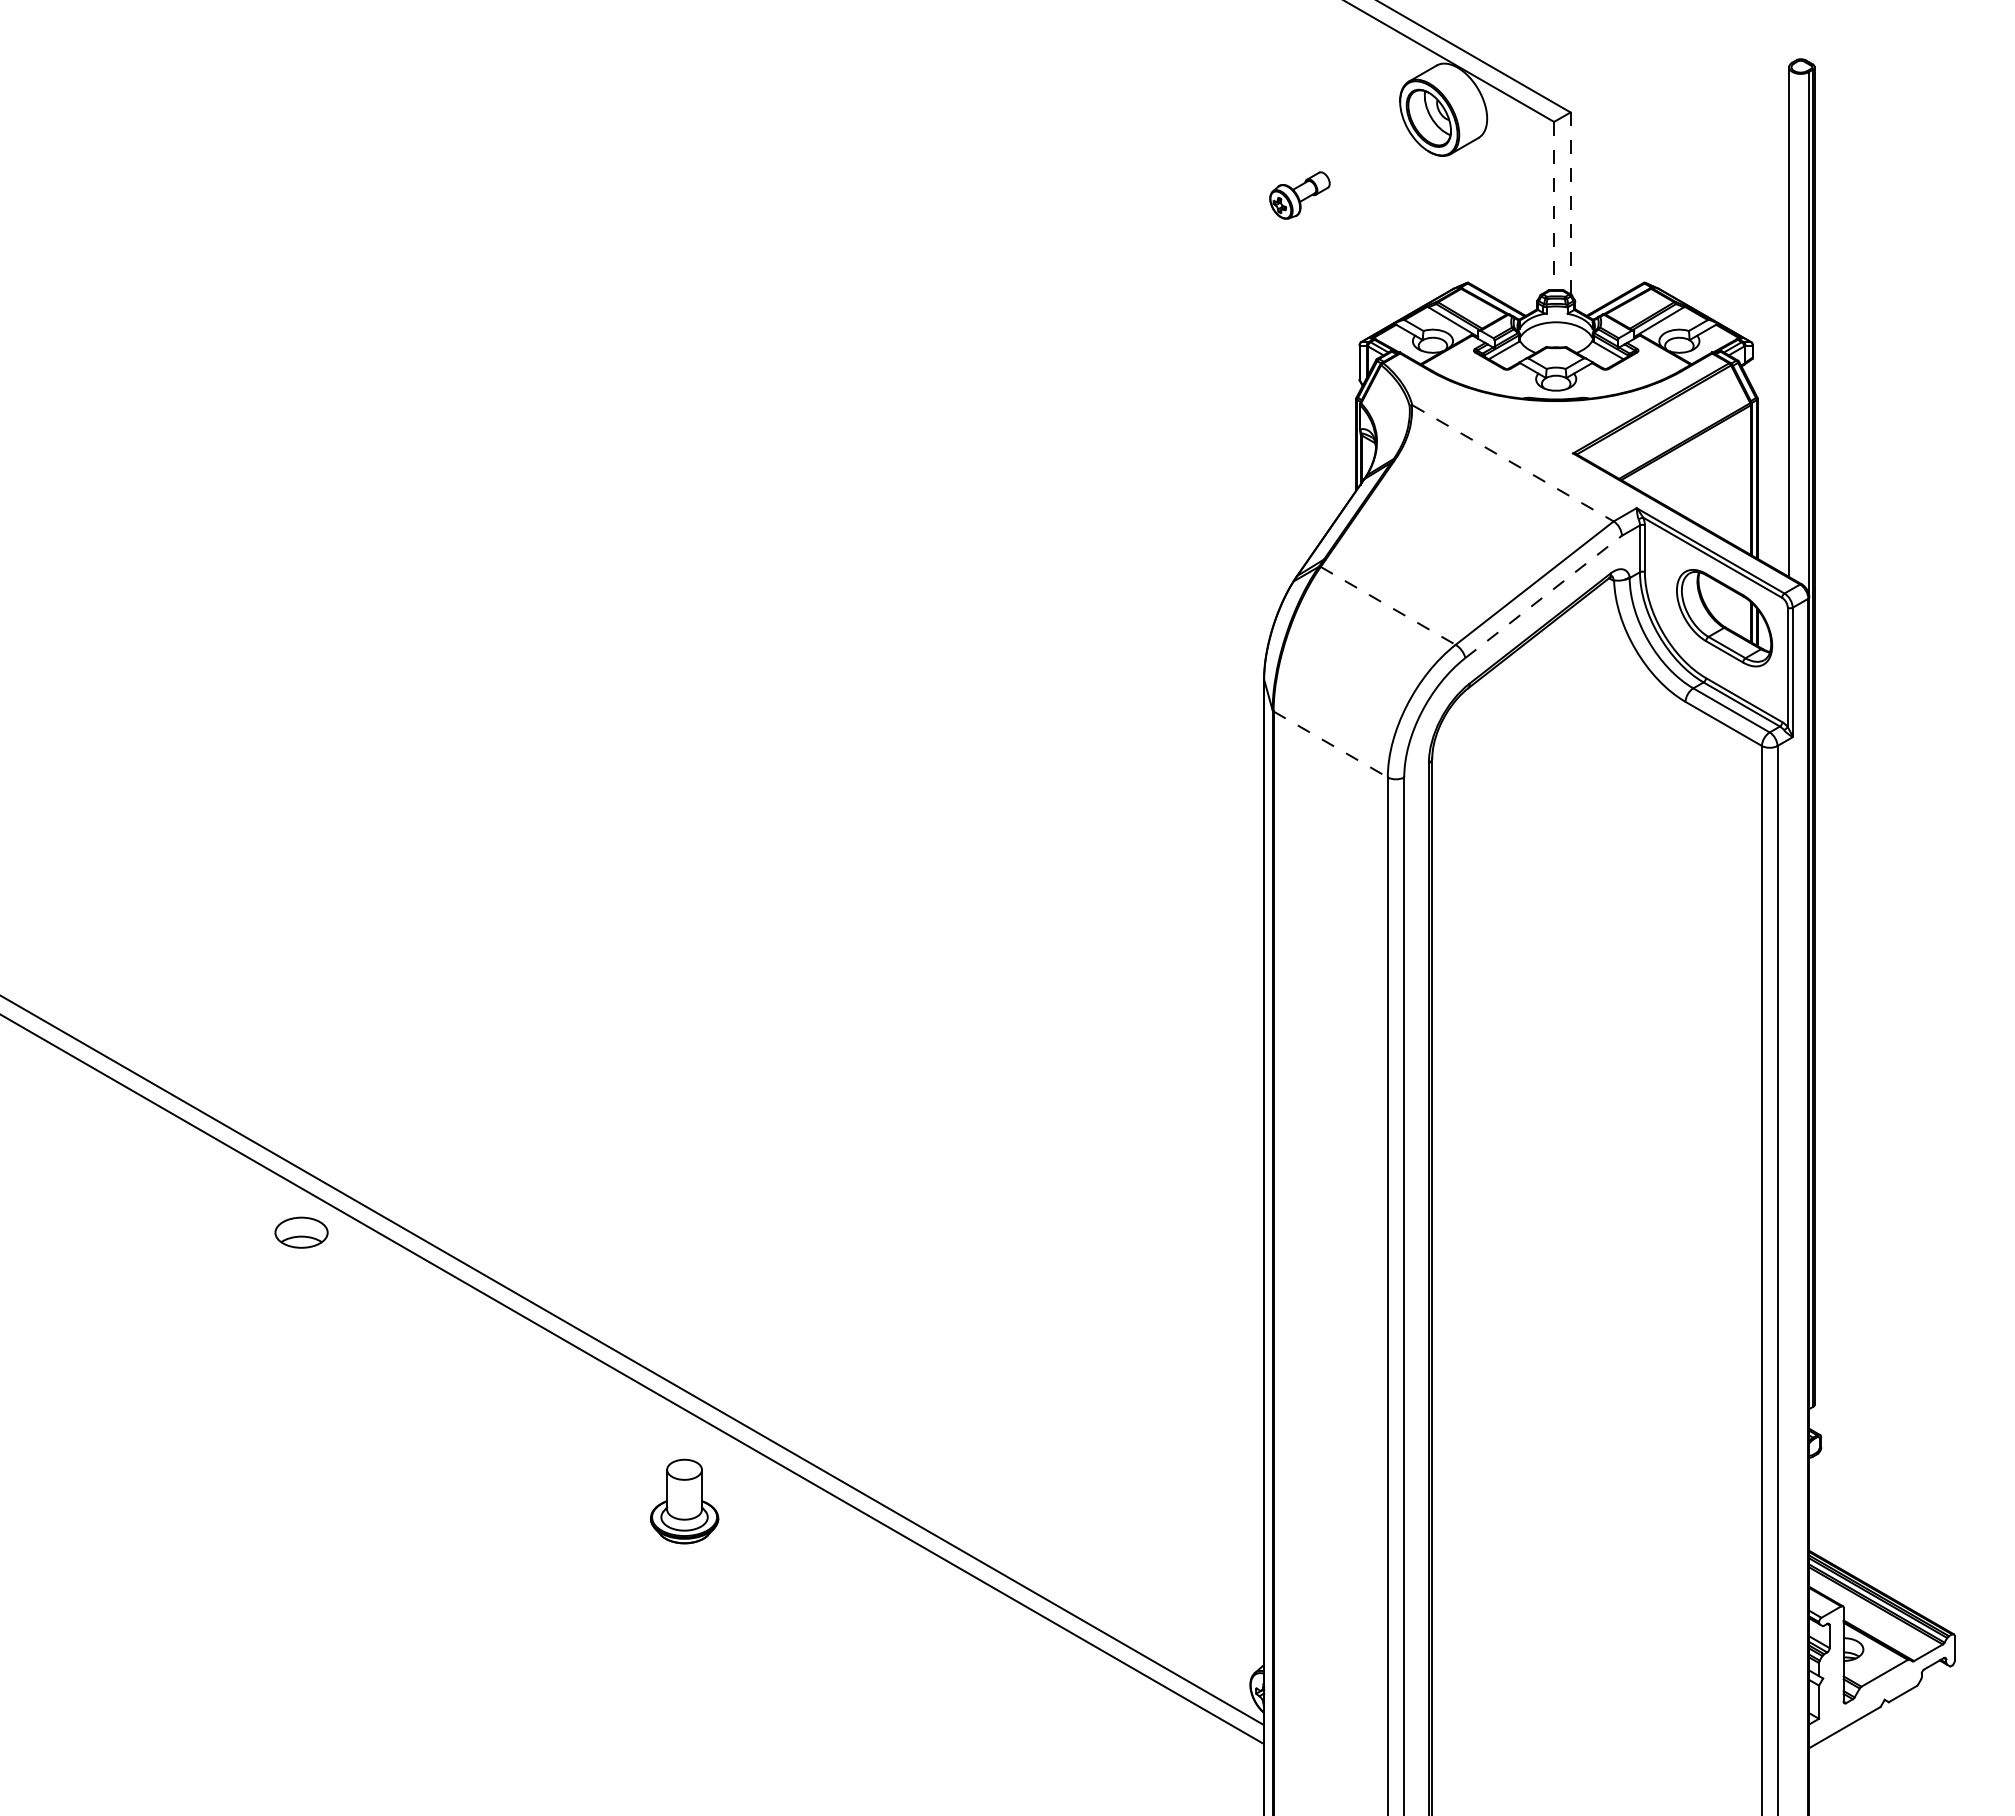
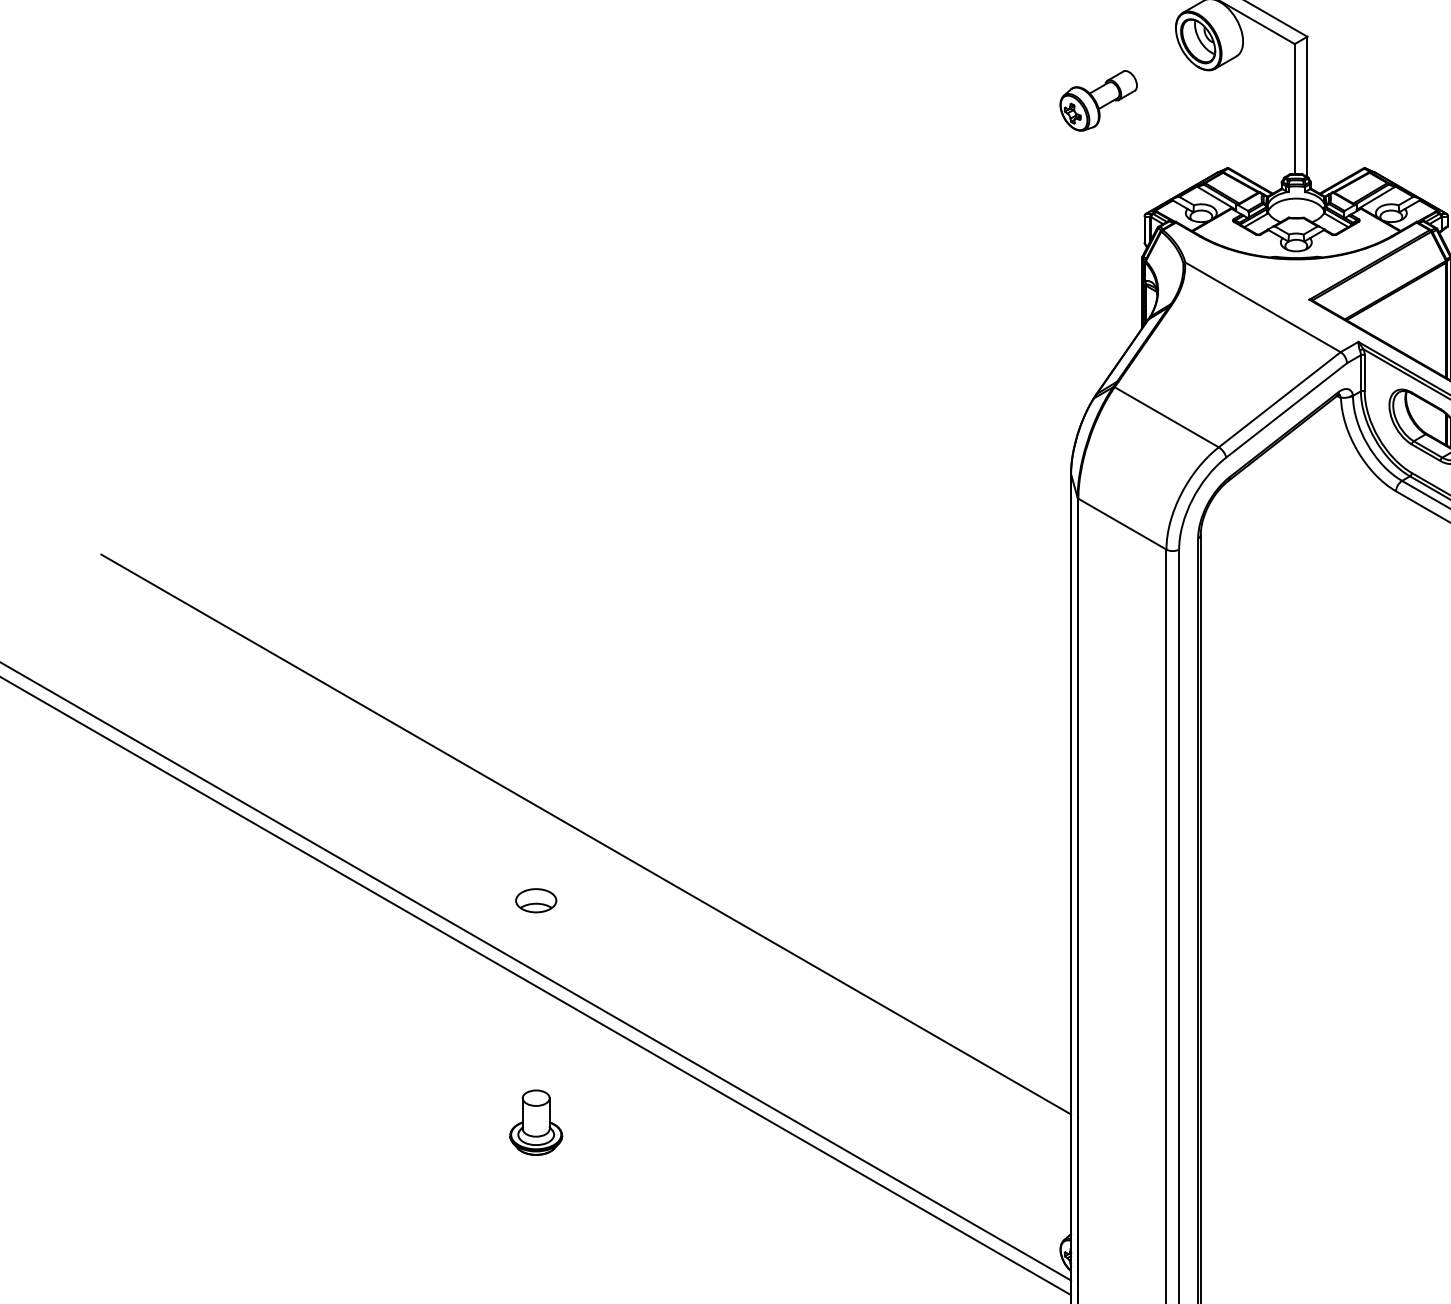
part: (1299, 195) -> (1098, 100), size x1.67
line: (1570, 203) -> (1307, 106), dashed -> solid
line: (1554, 206) -> (1295, 109), dashed -> solid
line: (1513, 463) -> (1263, 307), dashed -> solid
line: (1544, 596) -> (1287, 410), dashed -> solid
line: (1388, 605) -> (1166, 417), dashed -> solid
line: (1330, 744) -> (1122, 524), dashed -> solid
line: (635, 1146) -> (586, 834), added
part: (301, 1232) -> (536, 900), moved
part: (684, 1501) -> (536, 1122), moved

